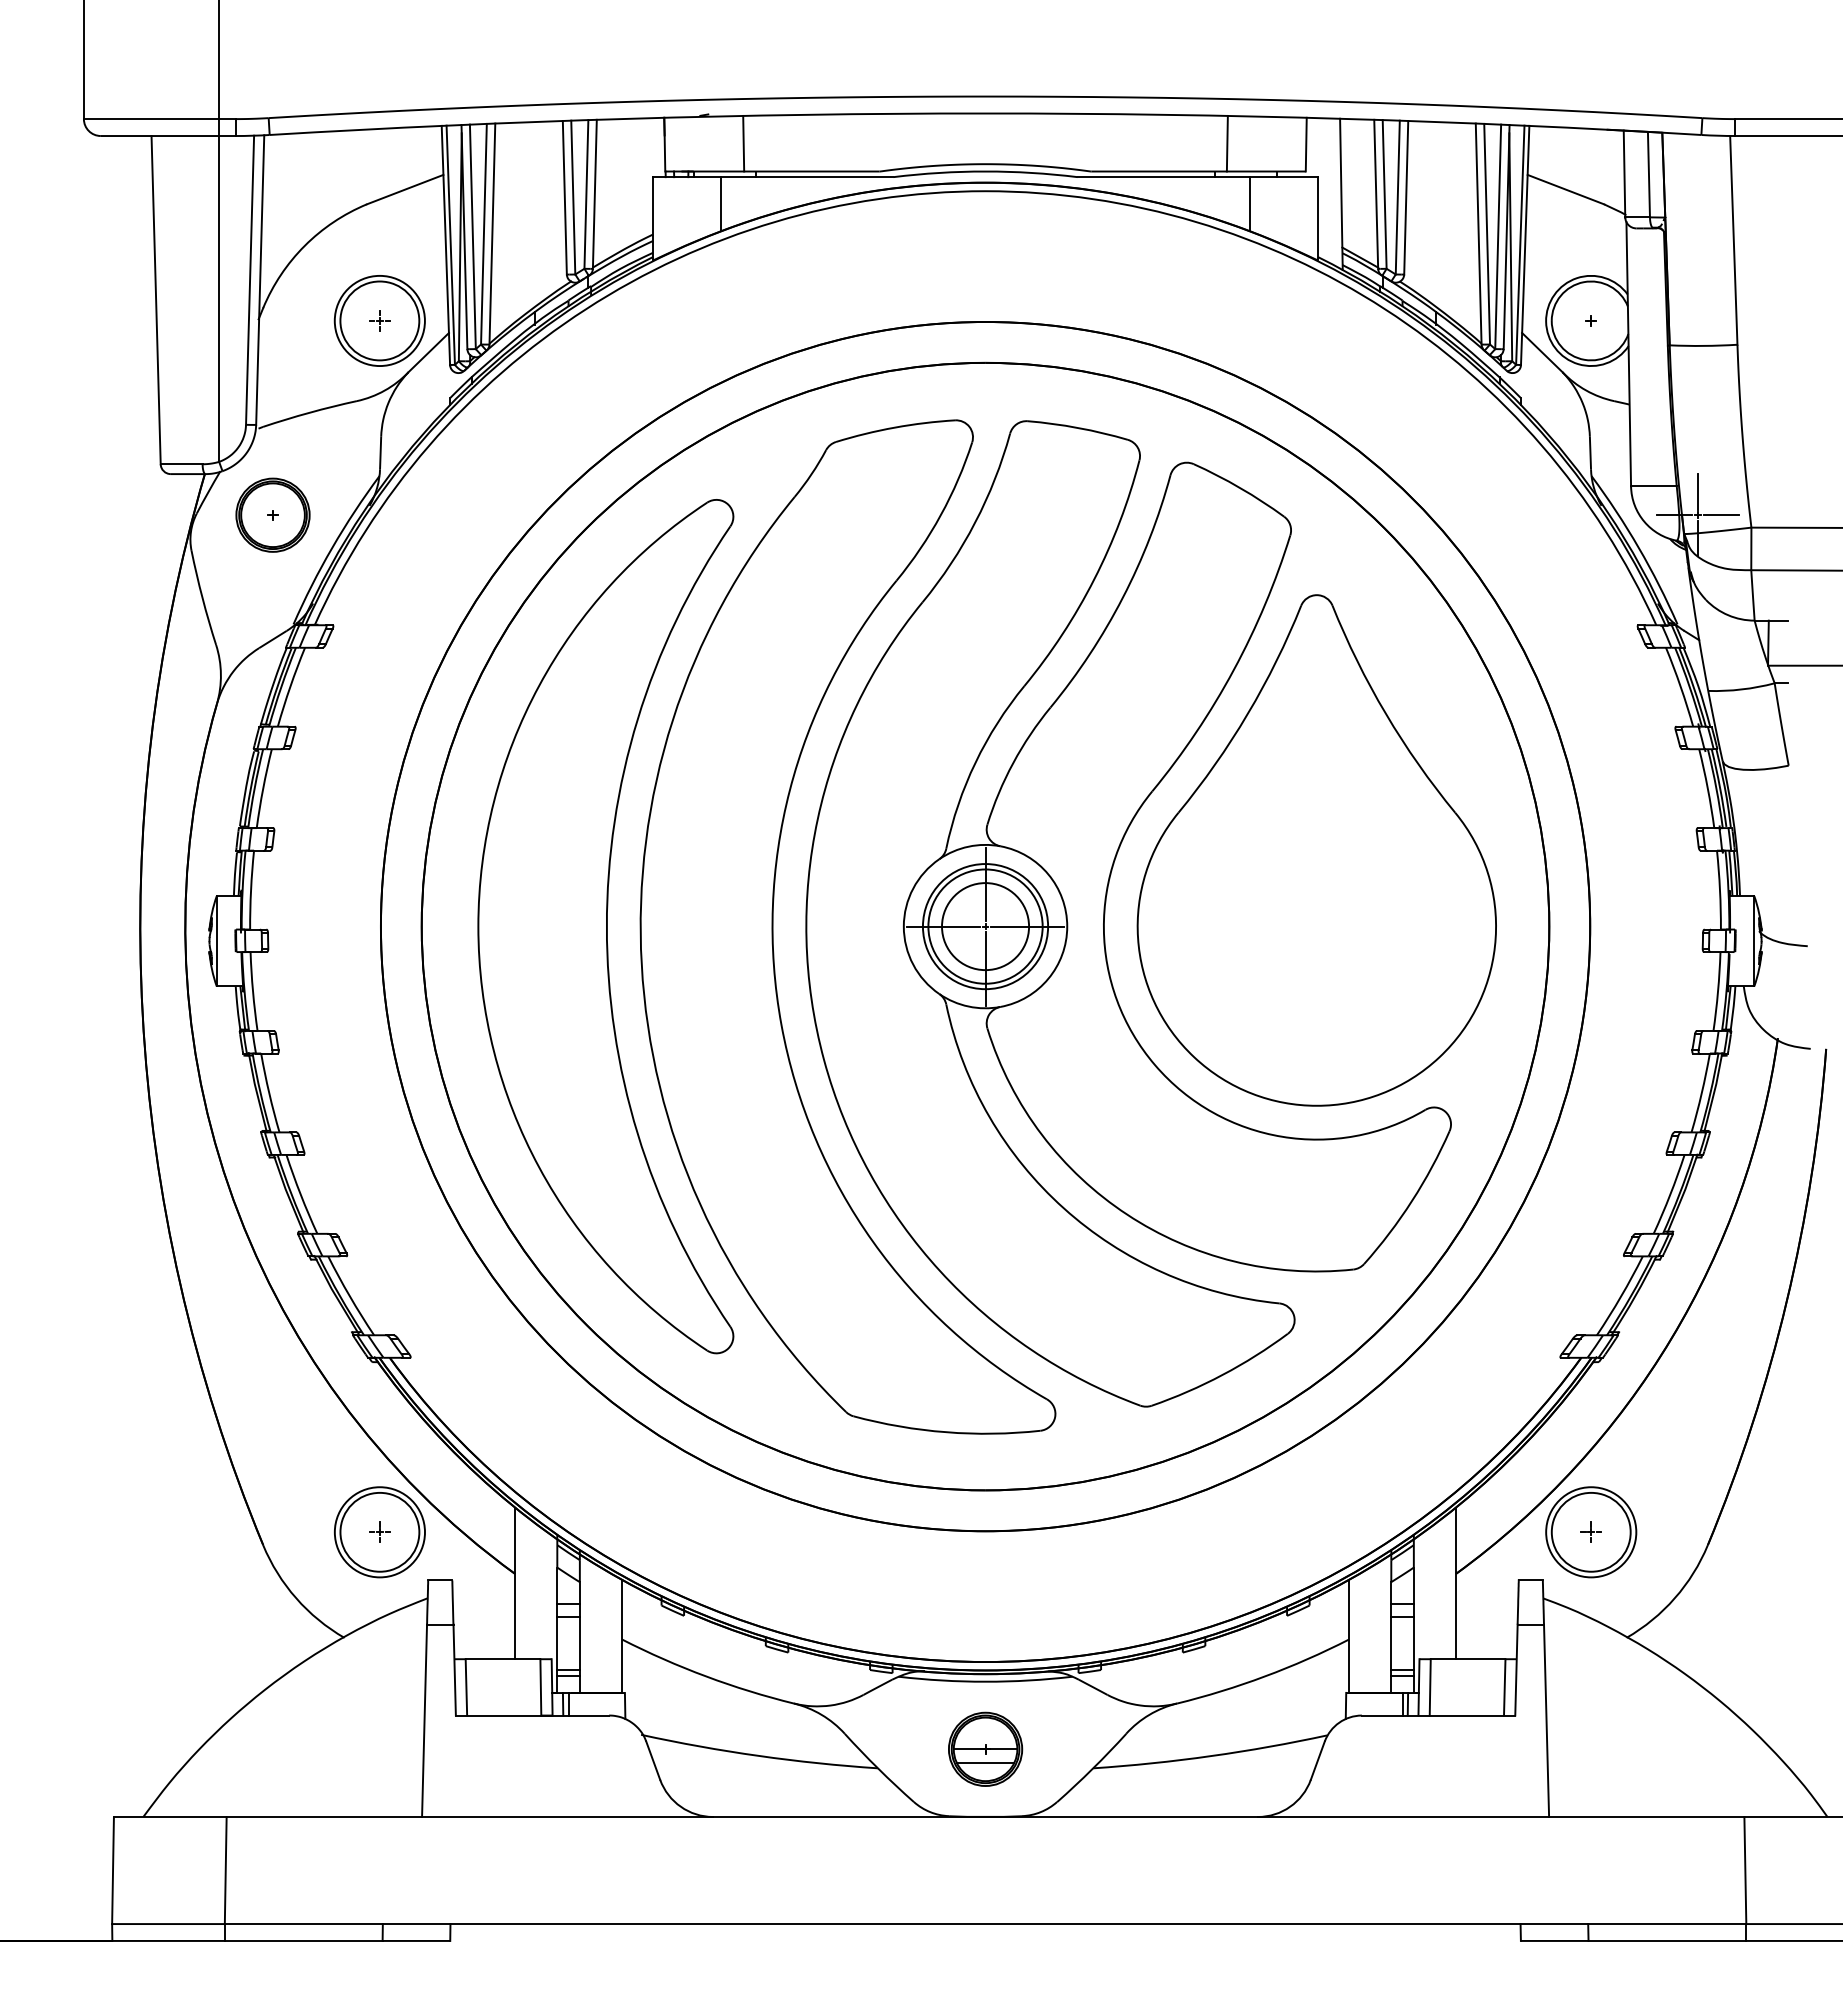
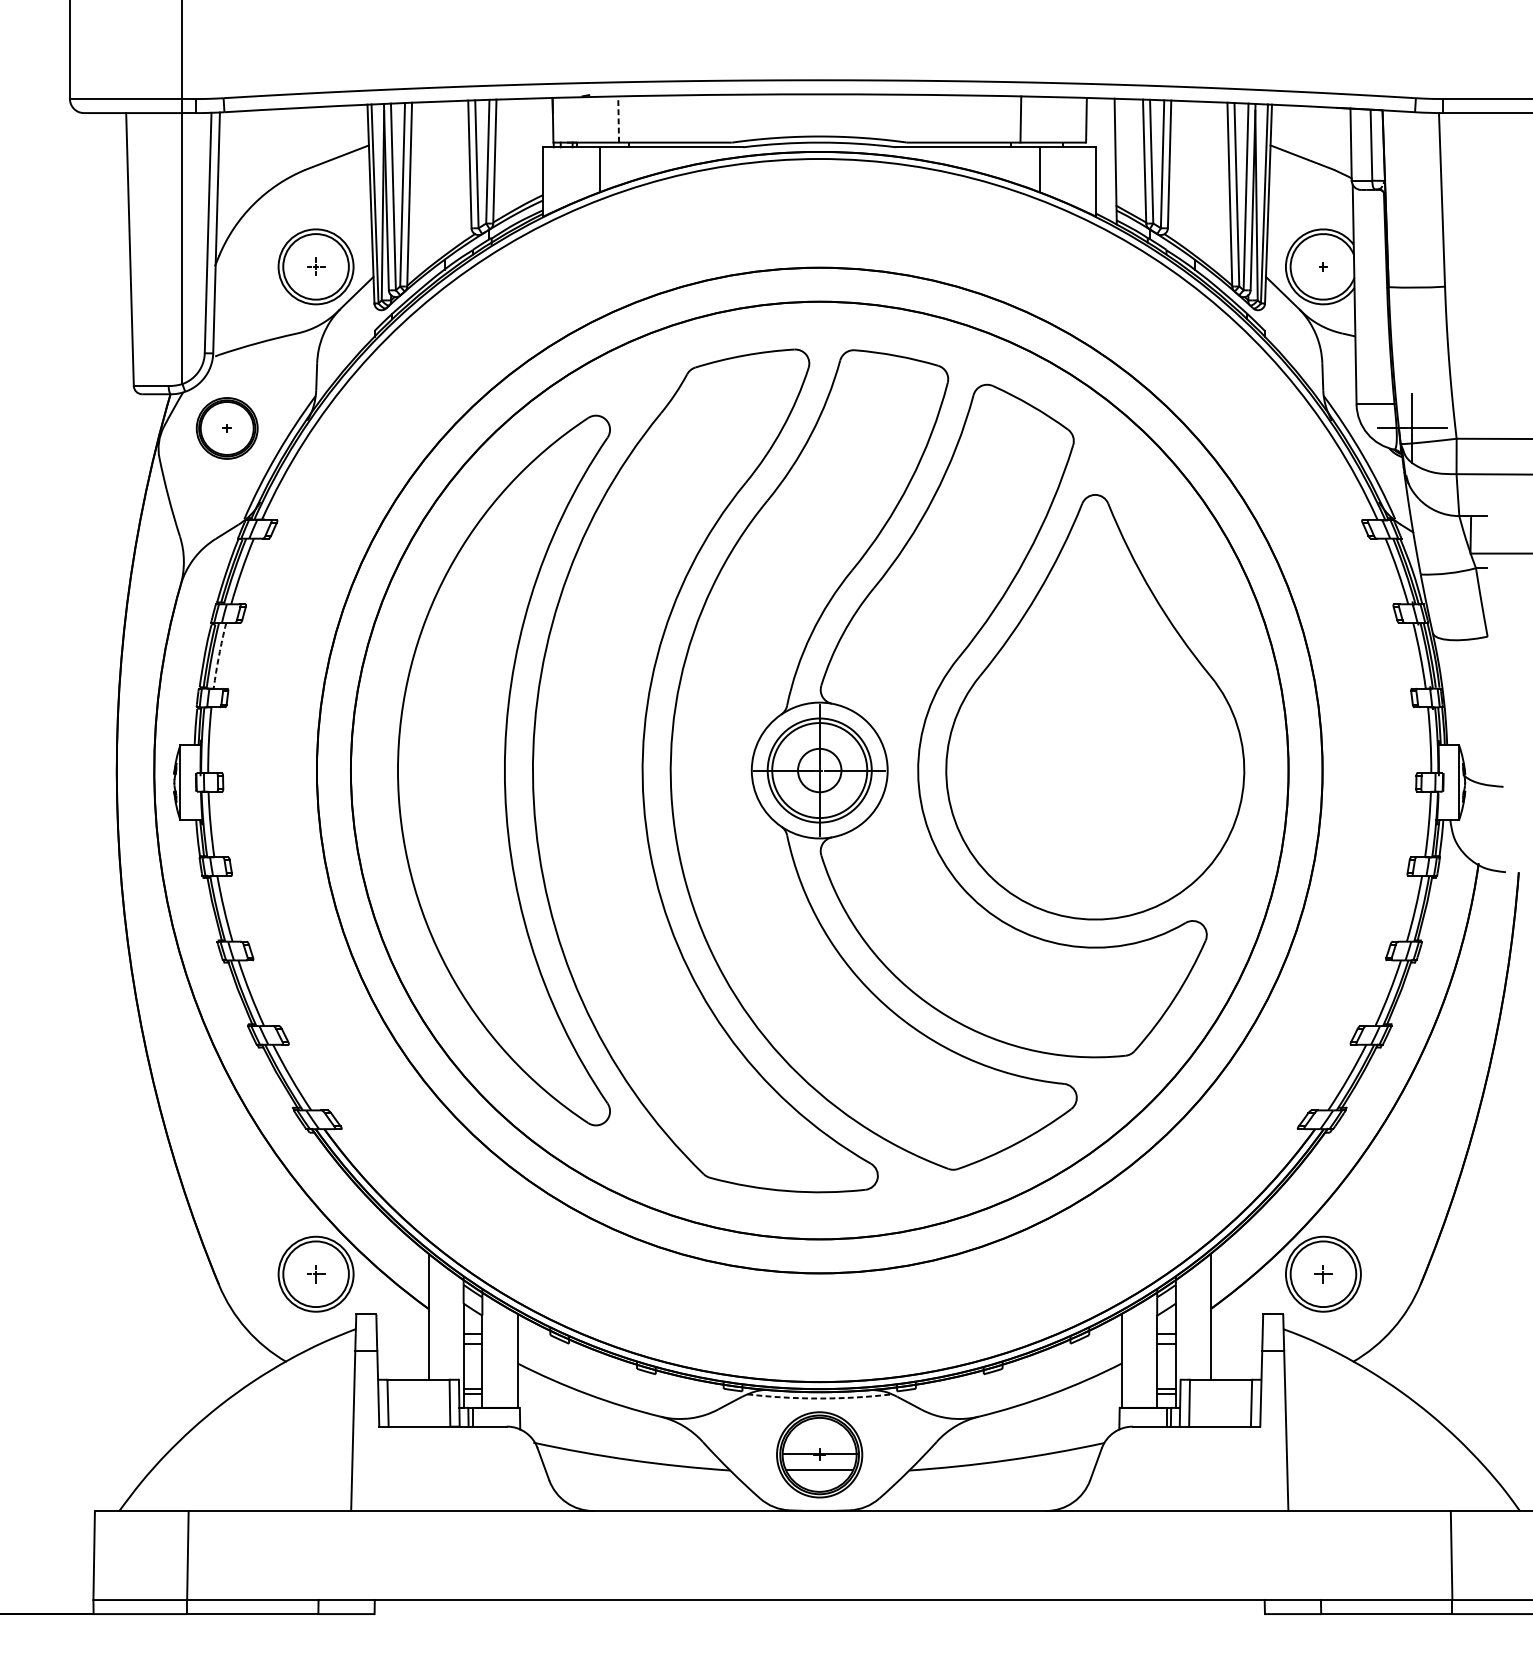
line: (743, 143) -> (618, 119), solid -> dashed
arc: (263, 788) -> (219, 655), solid -> dashed
circle: (985, 926) -> (819, 770), size x0.6
arc: (985, 1681) -> (819, 1398), solid -> dashed
part: (985, 1748) -> (819, 1454), size x1.4

